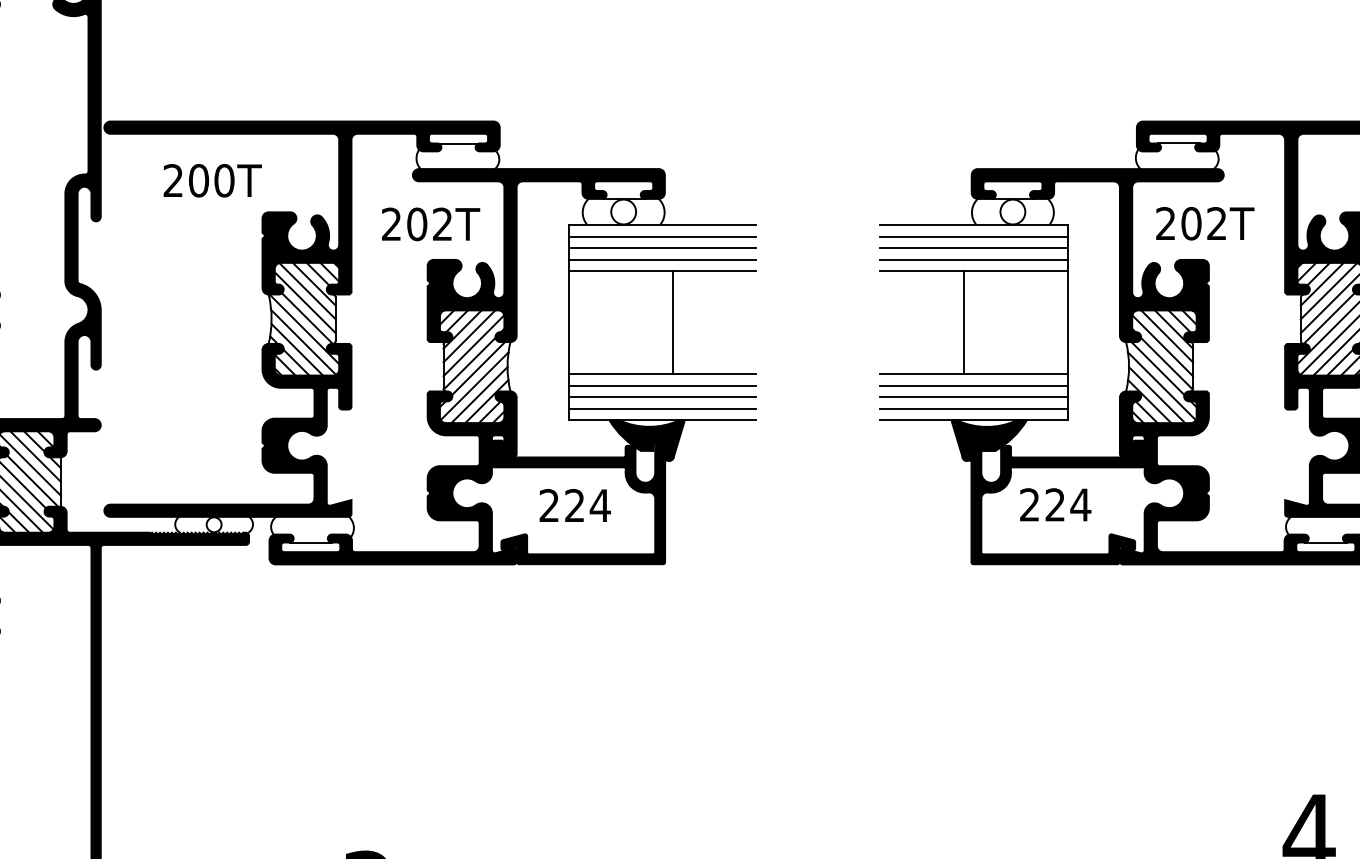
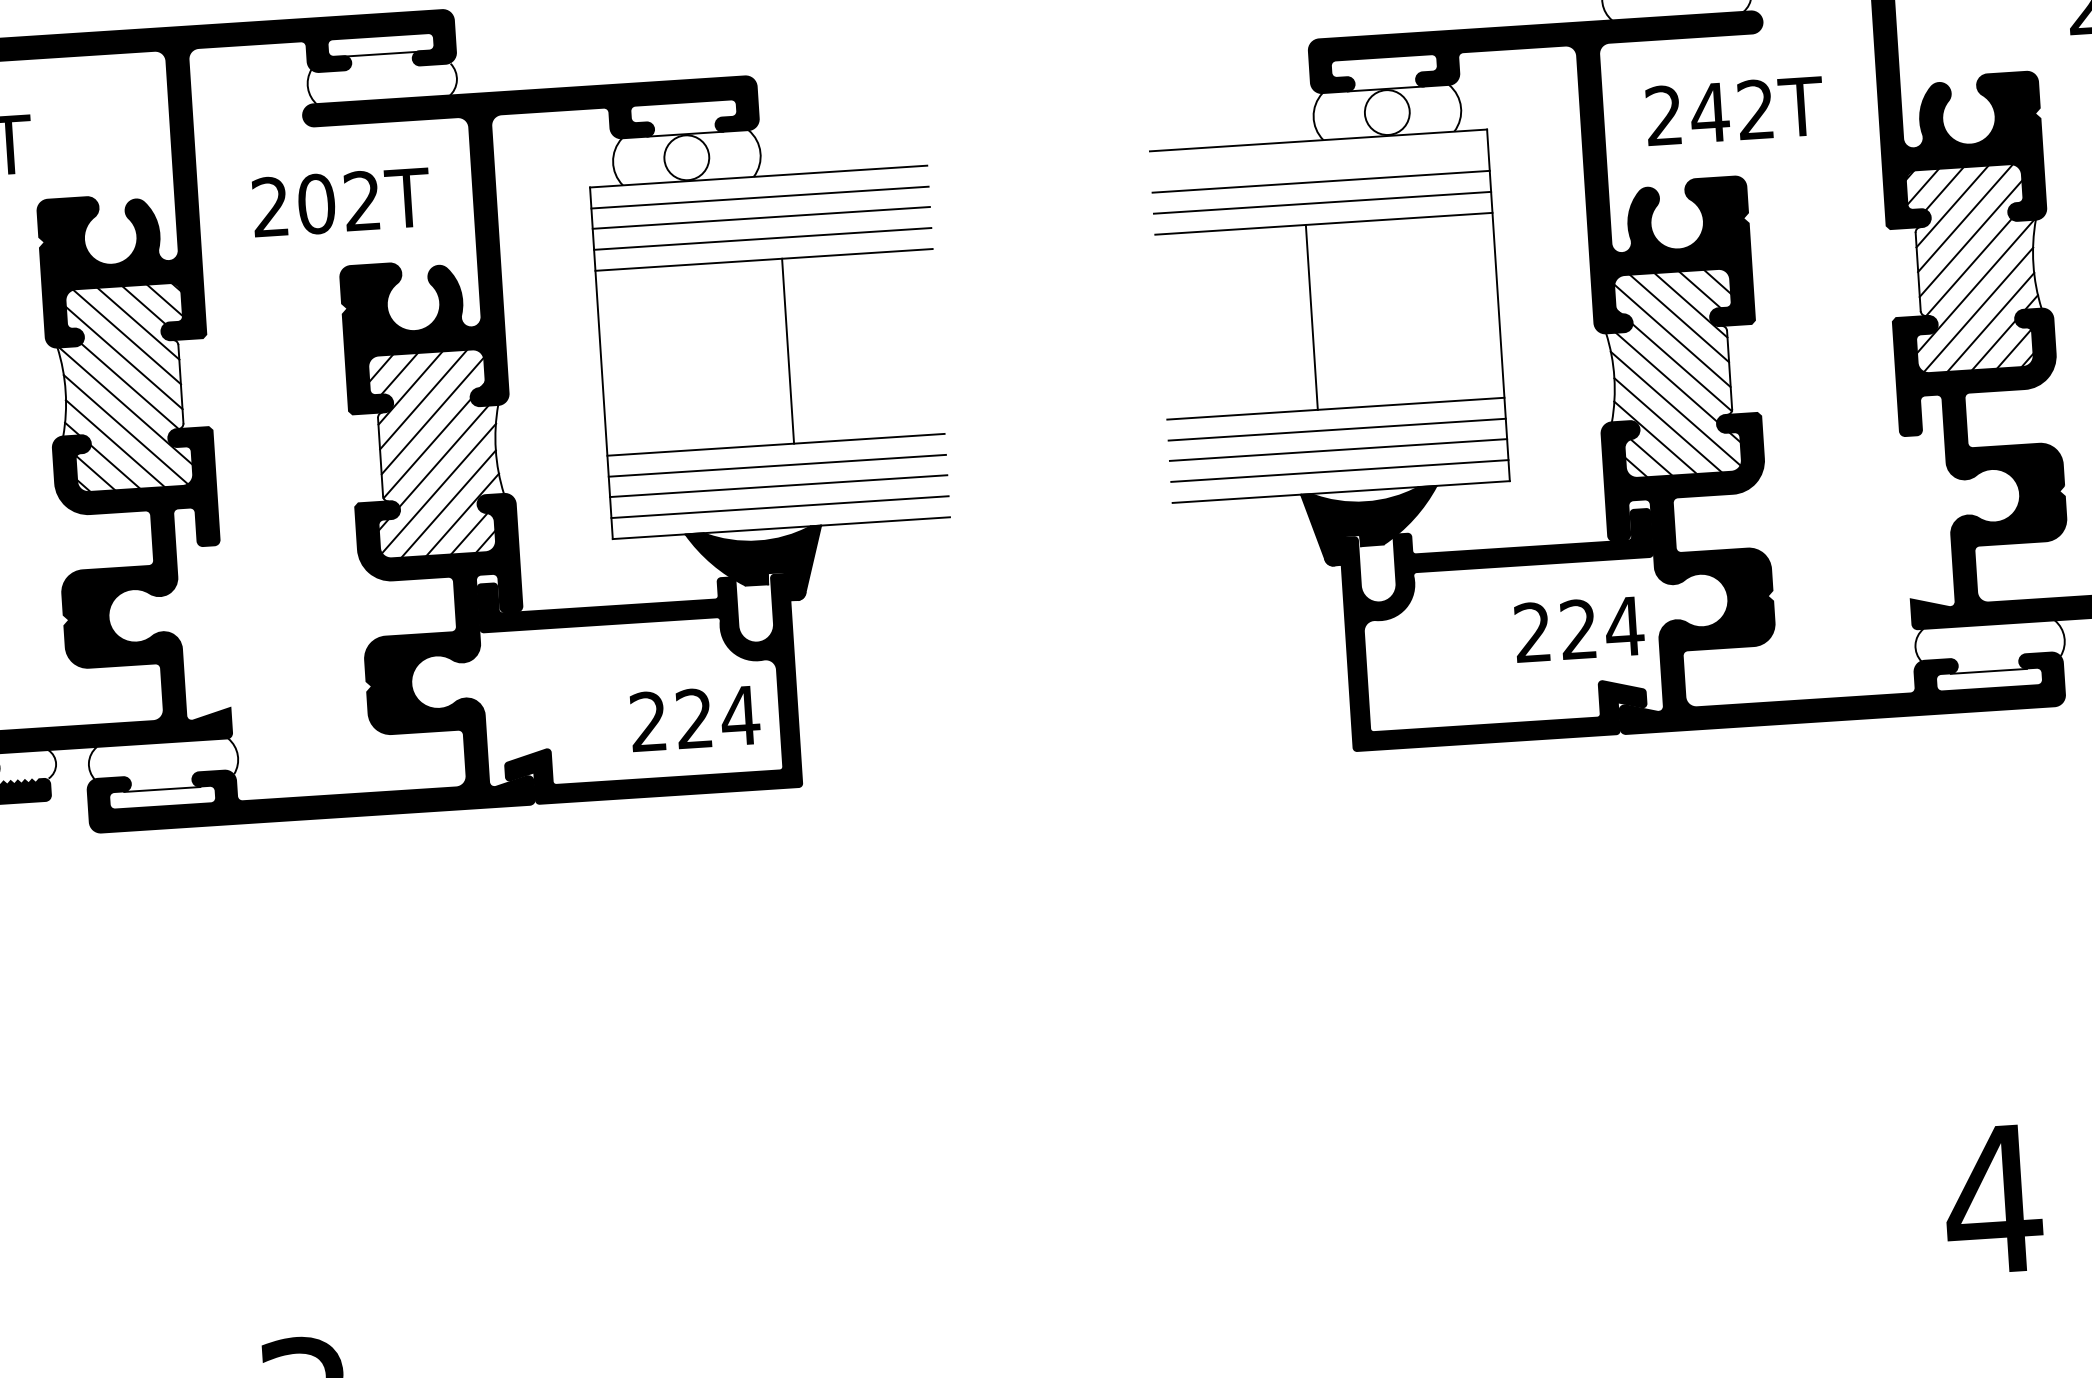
text: (1190, 223) -> (1708, 112), 202T -> 242T
line: (973, 236) -> (1319, 161), removed
text: (1055, 504) -> (1579, 628), moved
text: (574, 505) -> (693, 718), moved

